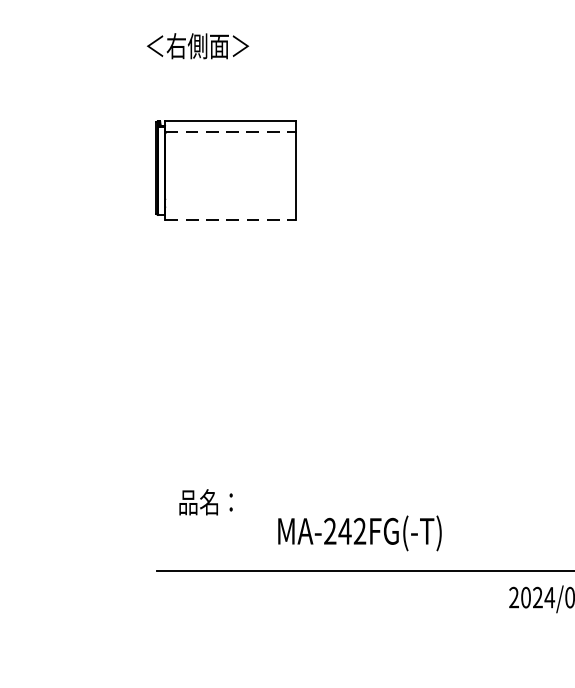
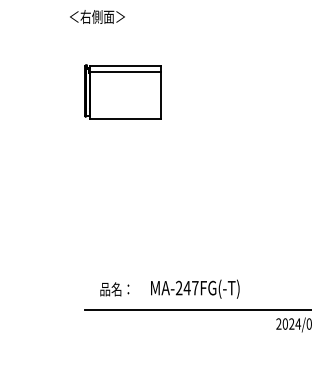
text: (198, 45) -> (97, 16), moved
line: (231, 131) -> (125, 71), dashed -> solid
line: (231, 220) -> (125, 119), dashed -> solid
text: (205, 502) -> (114, 289), moved
text: (360, 530) -> (195, 287), MA-242FG(-T) -> MA-247FG(-T)

